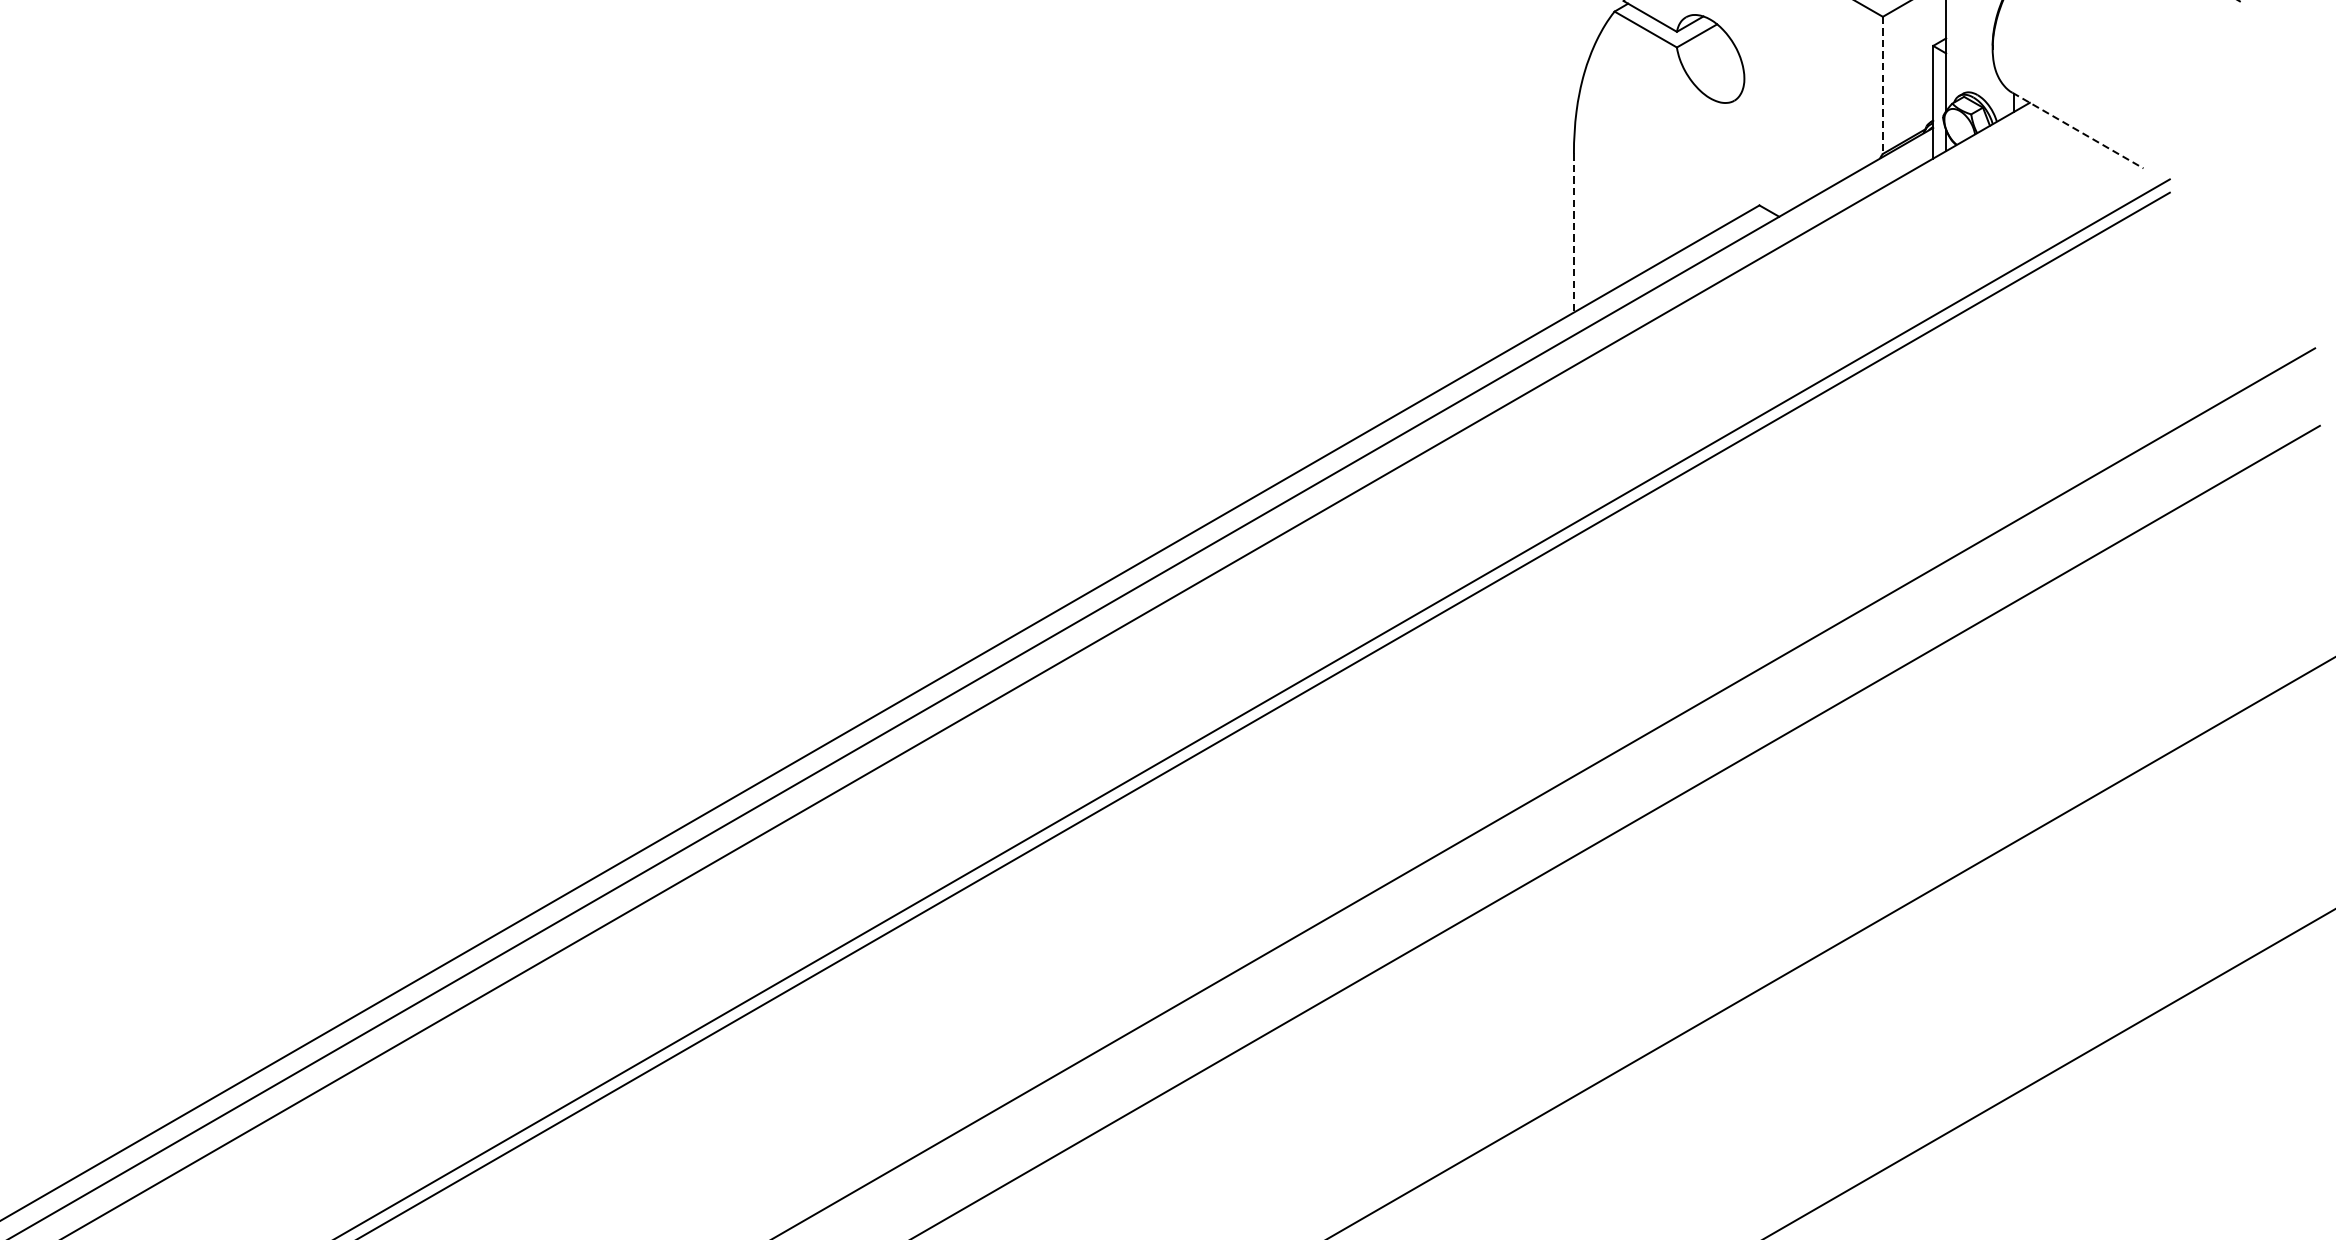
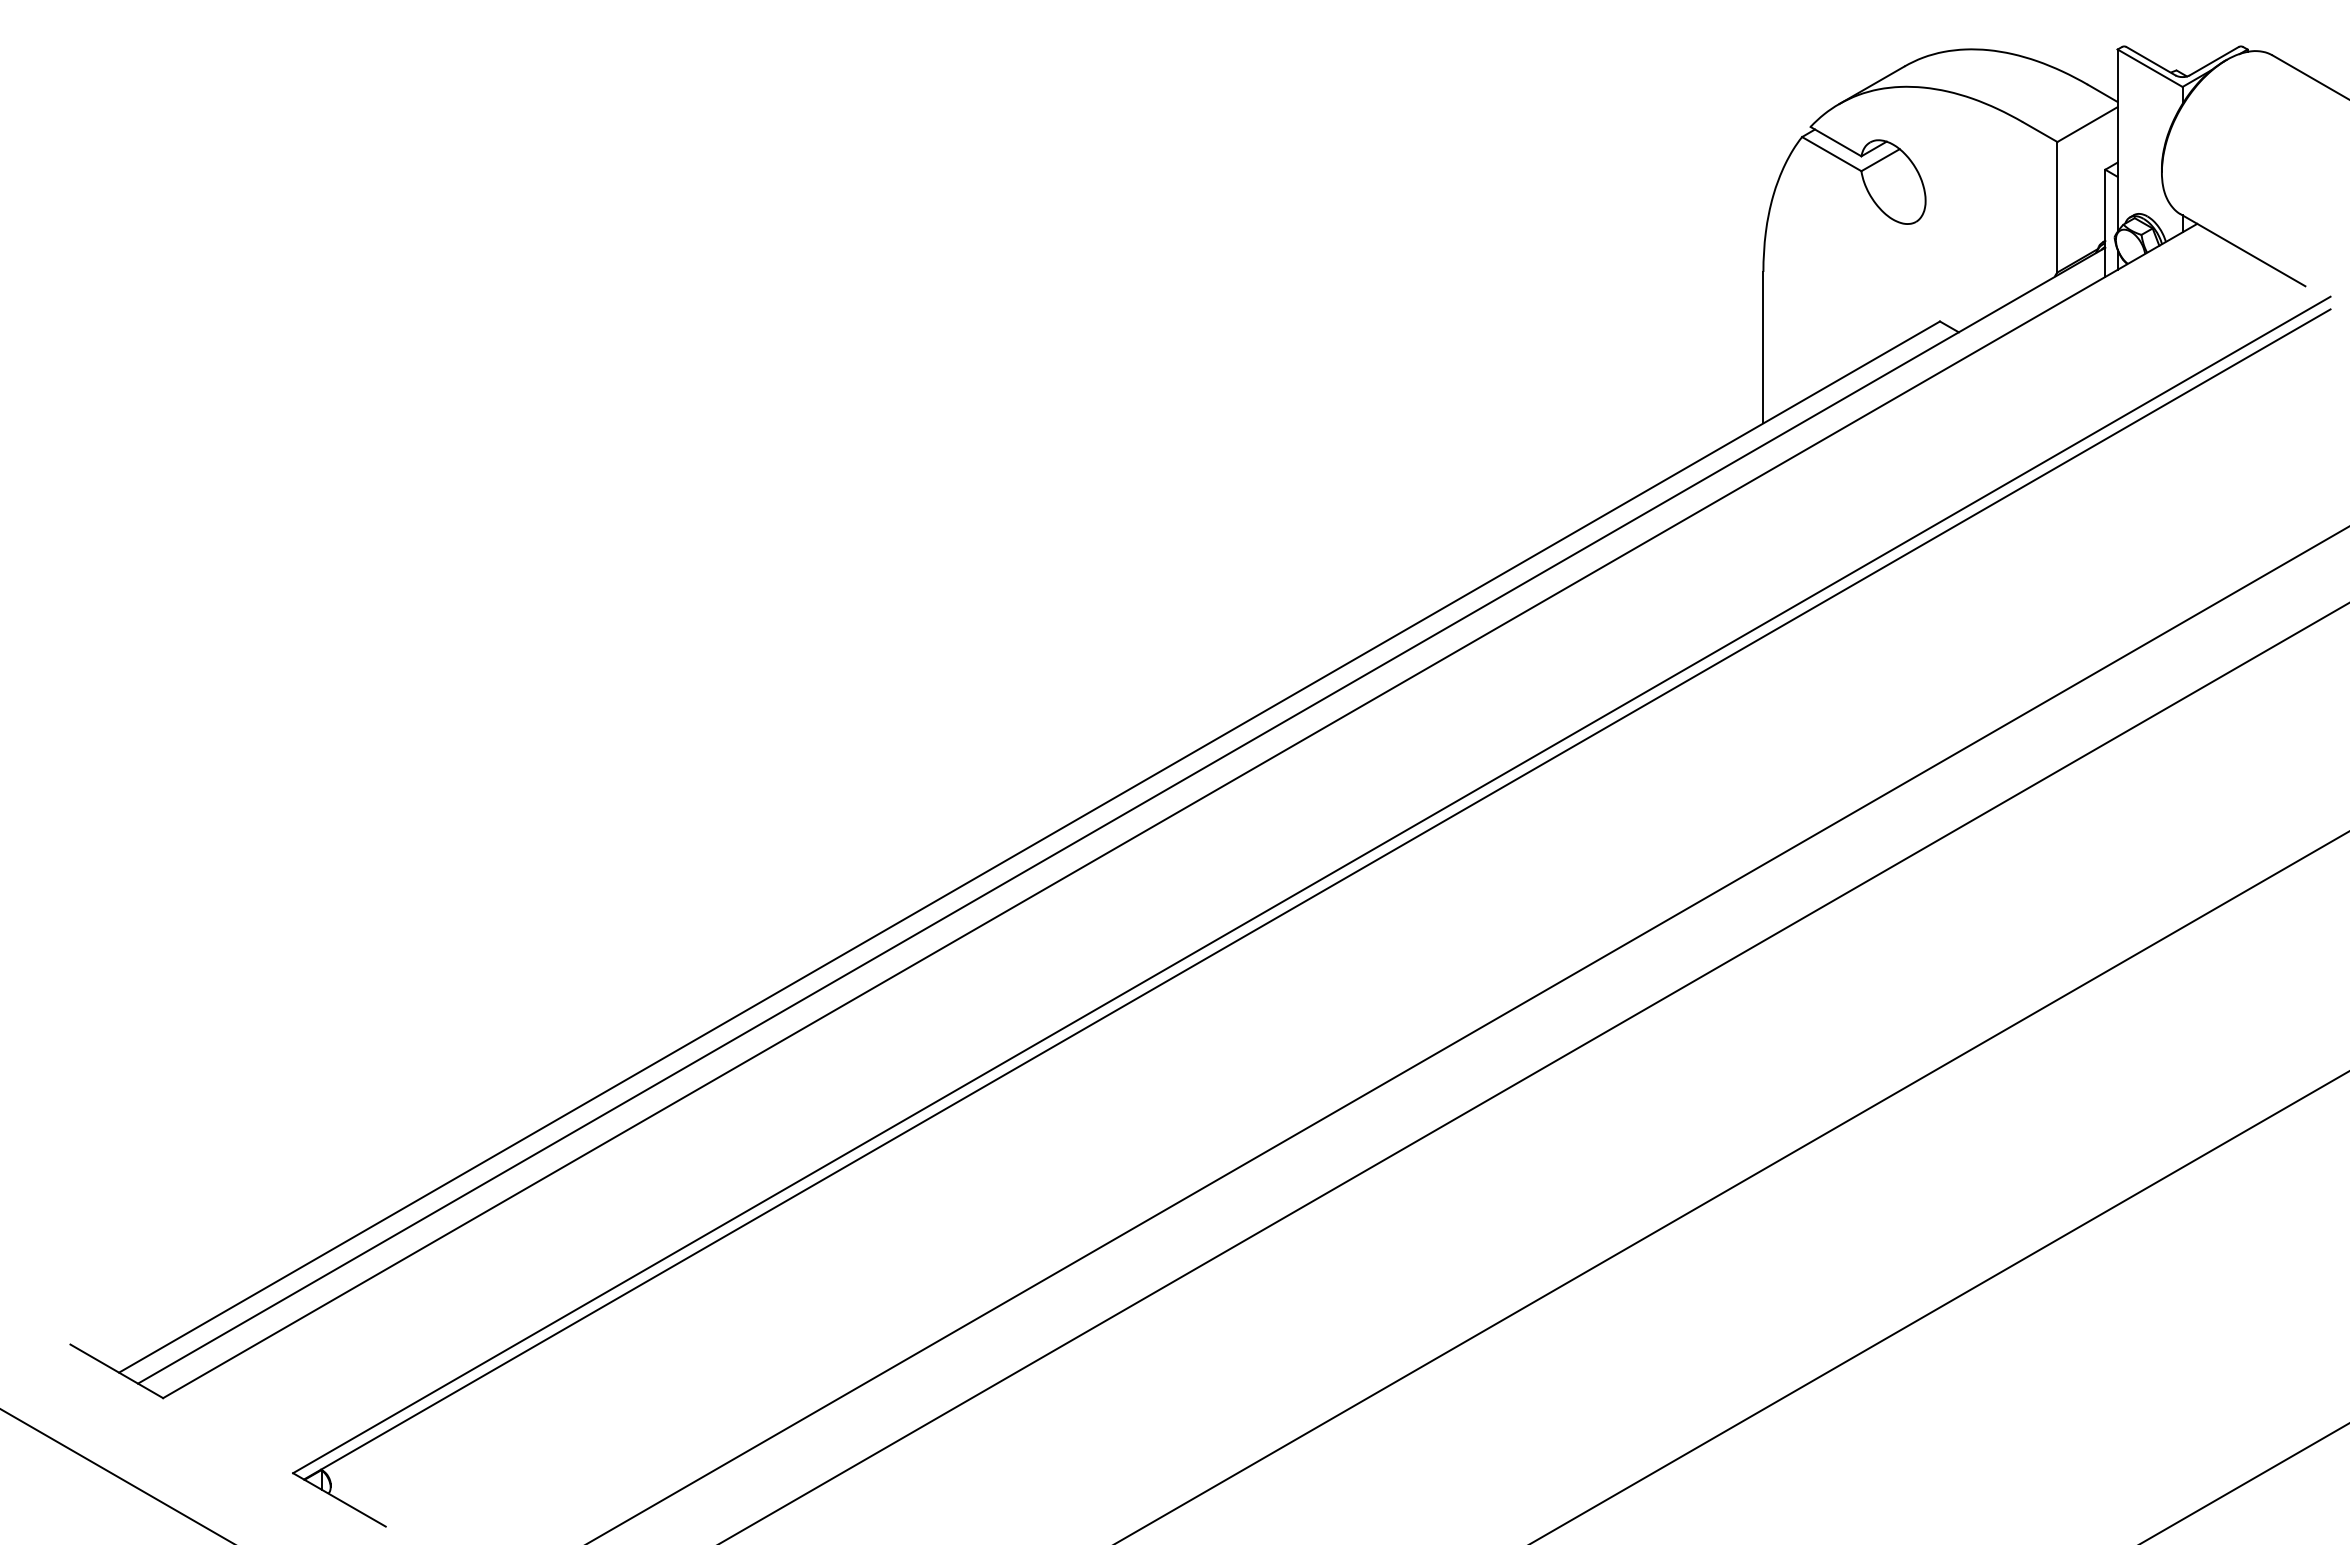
line: (1882, 85) -> (2057, 207), dashed -> solid
line: (2078, 130) -> (2243, 250), dashed -> solid
line: (1574, 232) -> (1763, 347), dashed -> solid

